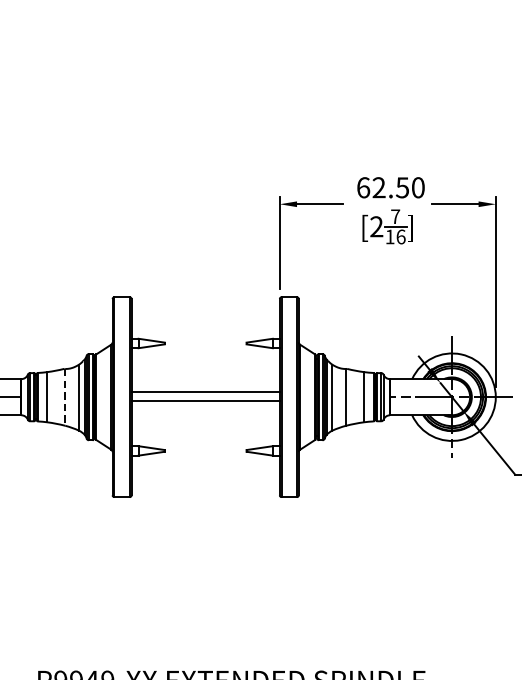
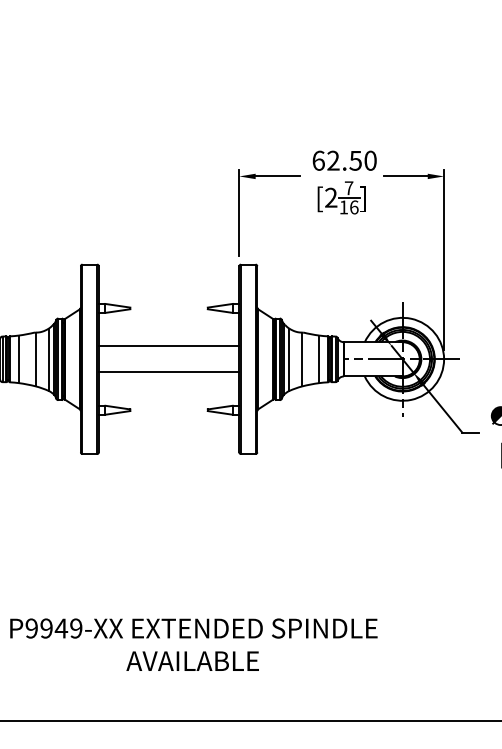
line: (205, 392) -> (168, 372), moved
line: (64, 397) -> (35, 359), dashed -> solid
line: (205, 401) -> (168, 346), moved

